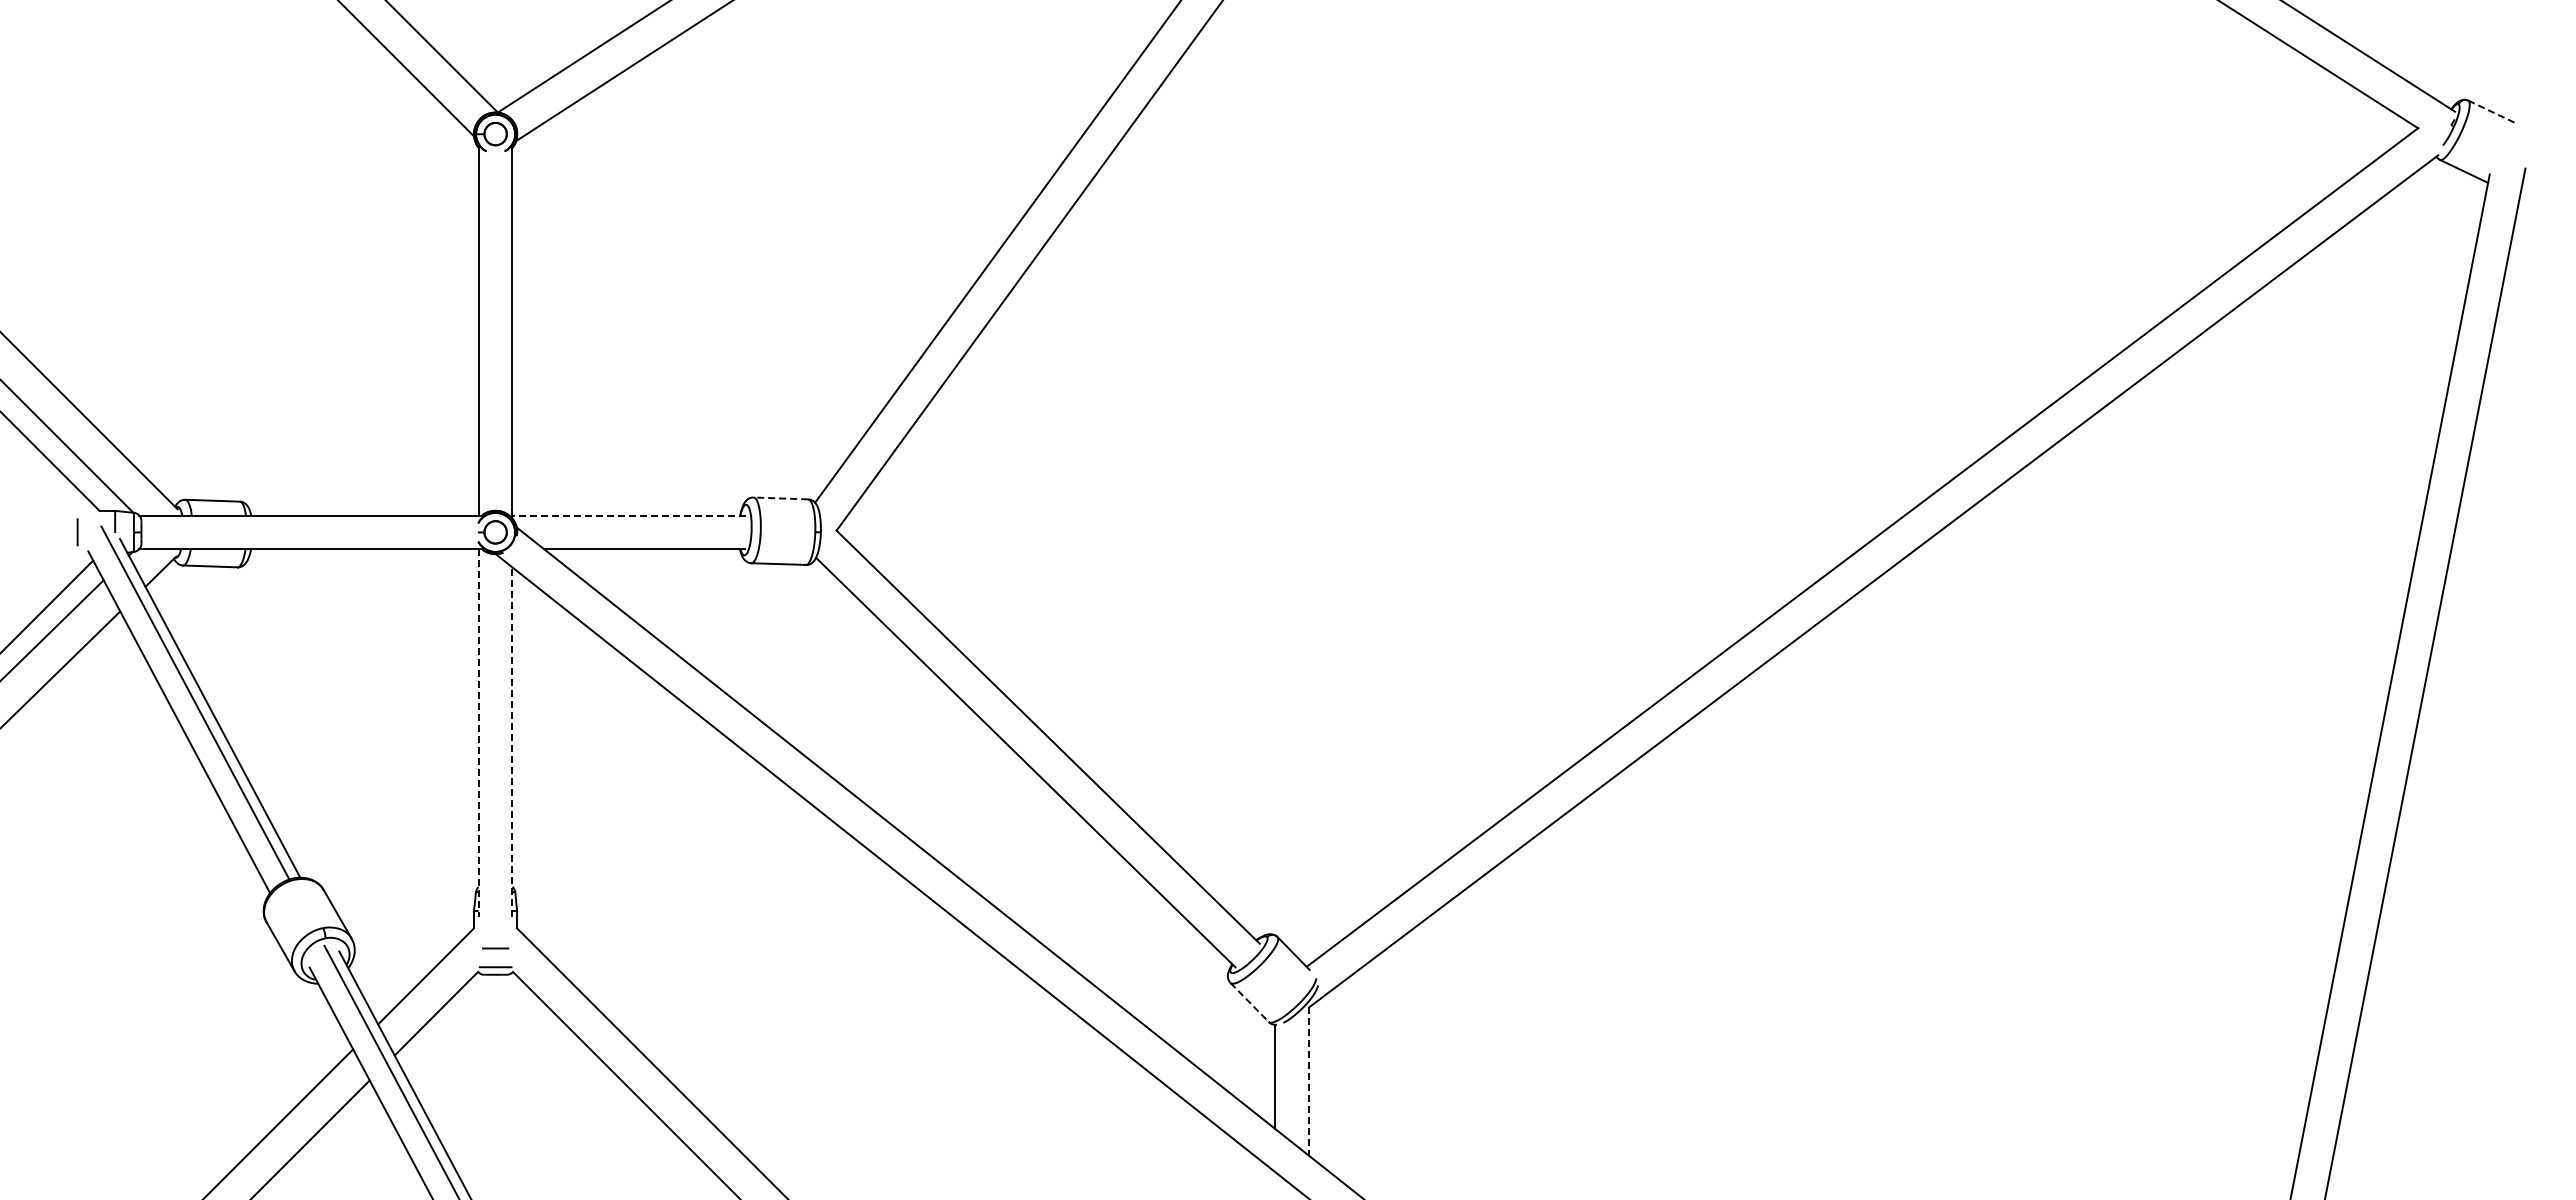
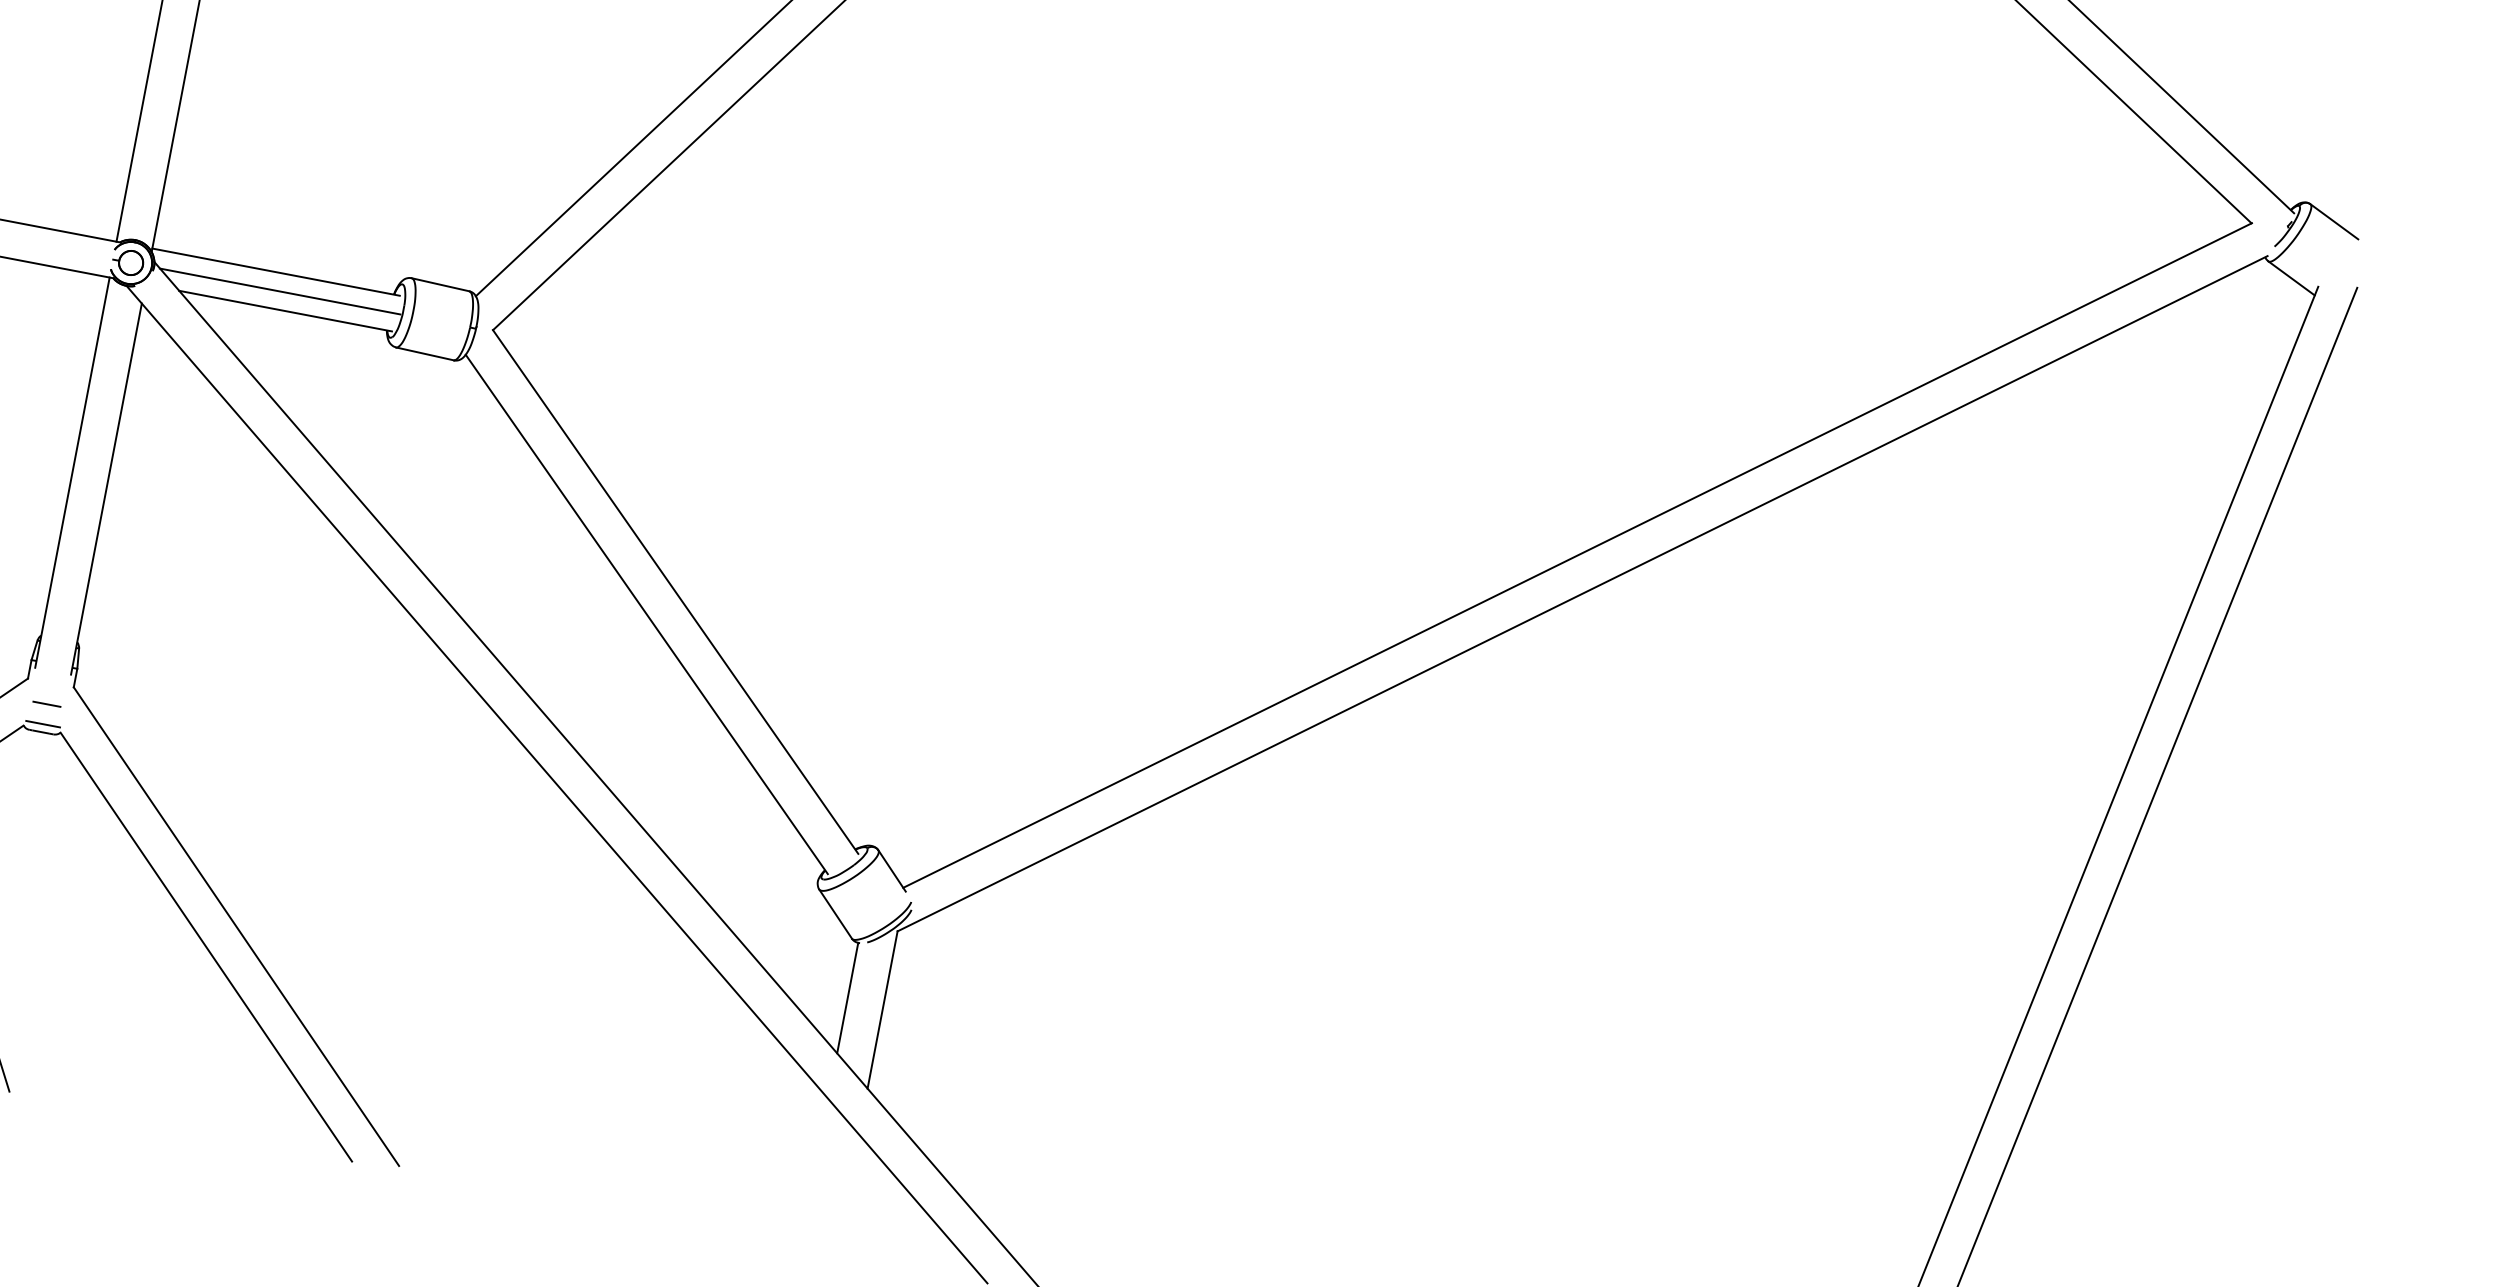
line: (2493, 112) -> (2334, 221), dashed -> solid
line: (780, 498) -> (440, 284), dashed -> solid
line: (629, 515) -> (276, 272), dashed -> solid
line: (635, 532) -> (279, 291), added
line: (478, 733) -> (72, 472), dashed -> solid
line: (512, 742) -> (106, 489), dashed -> solid
line: (1249, 1002) -> (835, 914), dashed -> solid
line: (1309, 1082) -> (882, 1011), dashed -> solid

